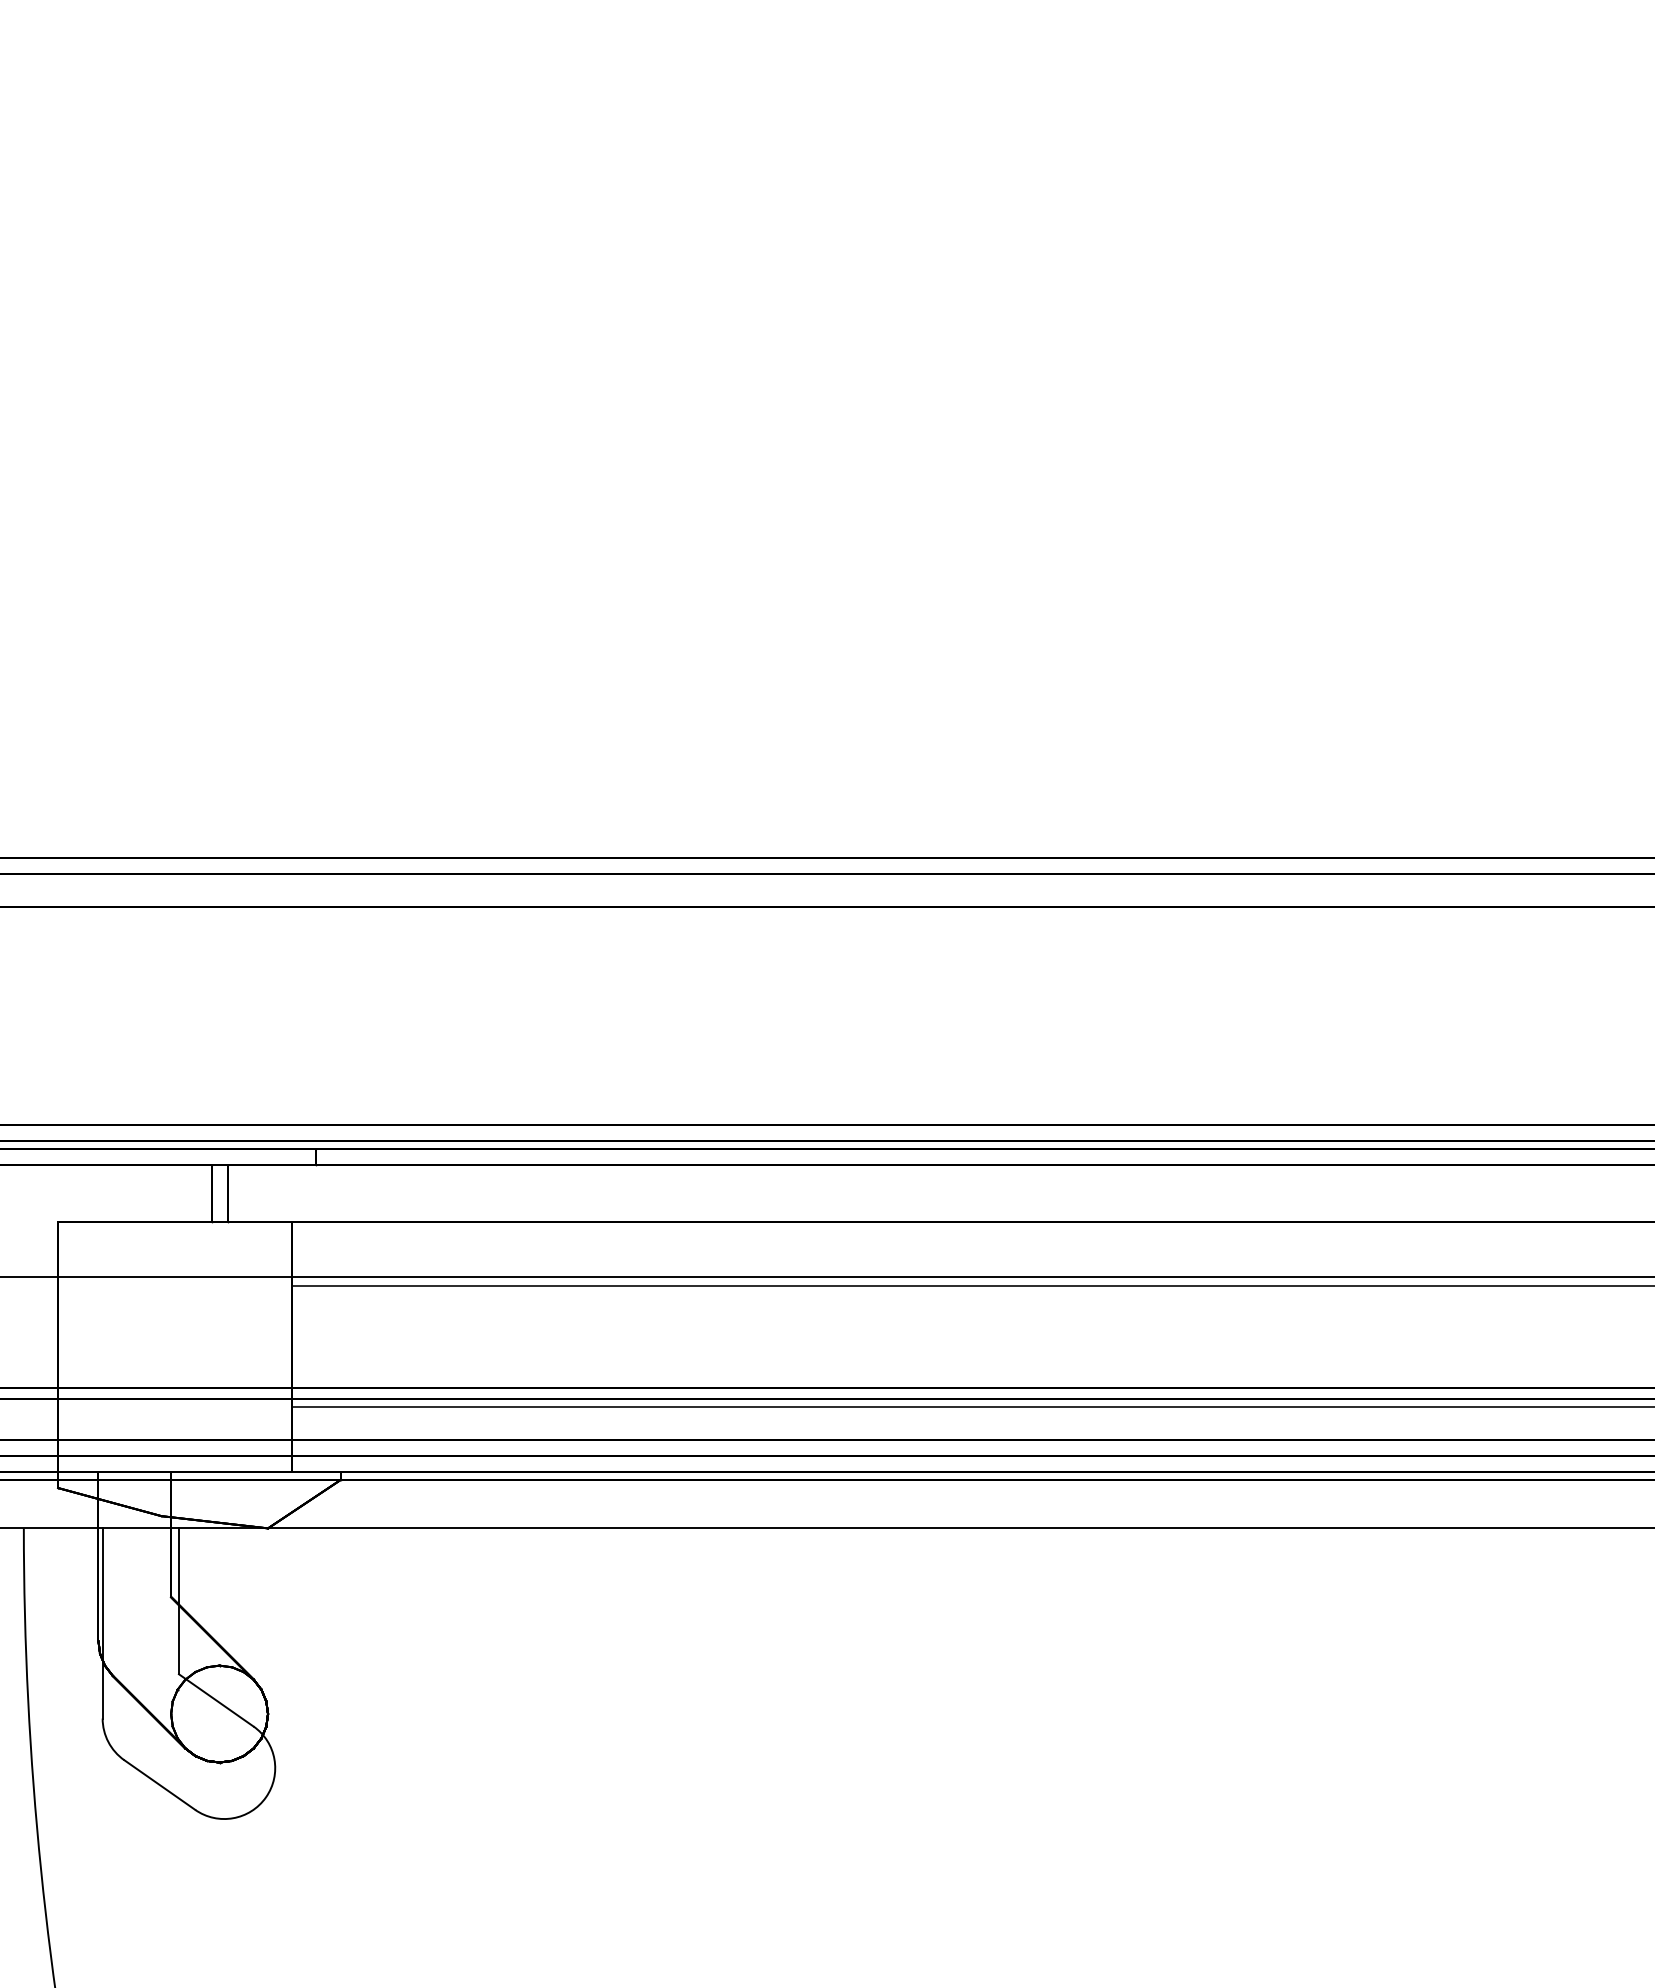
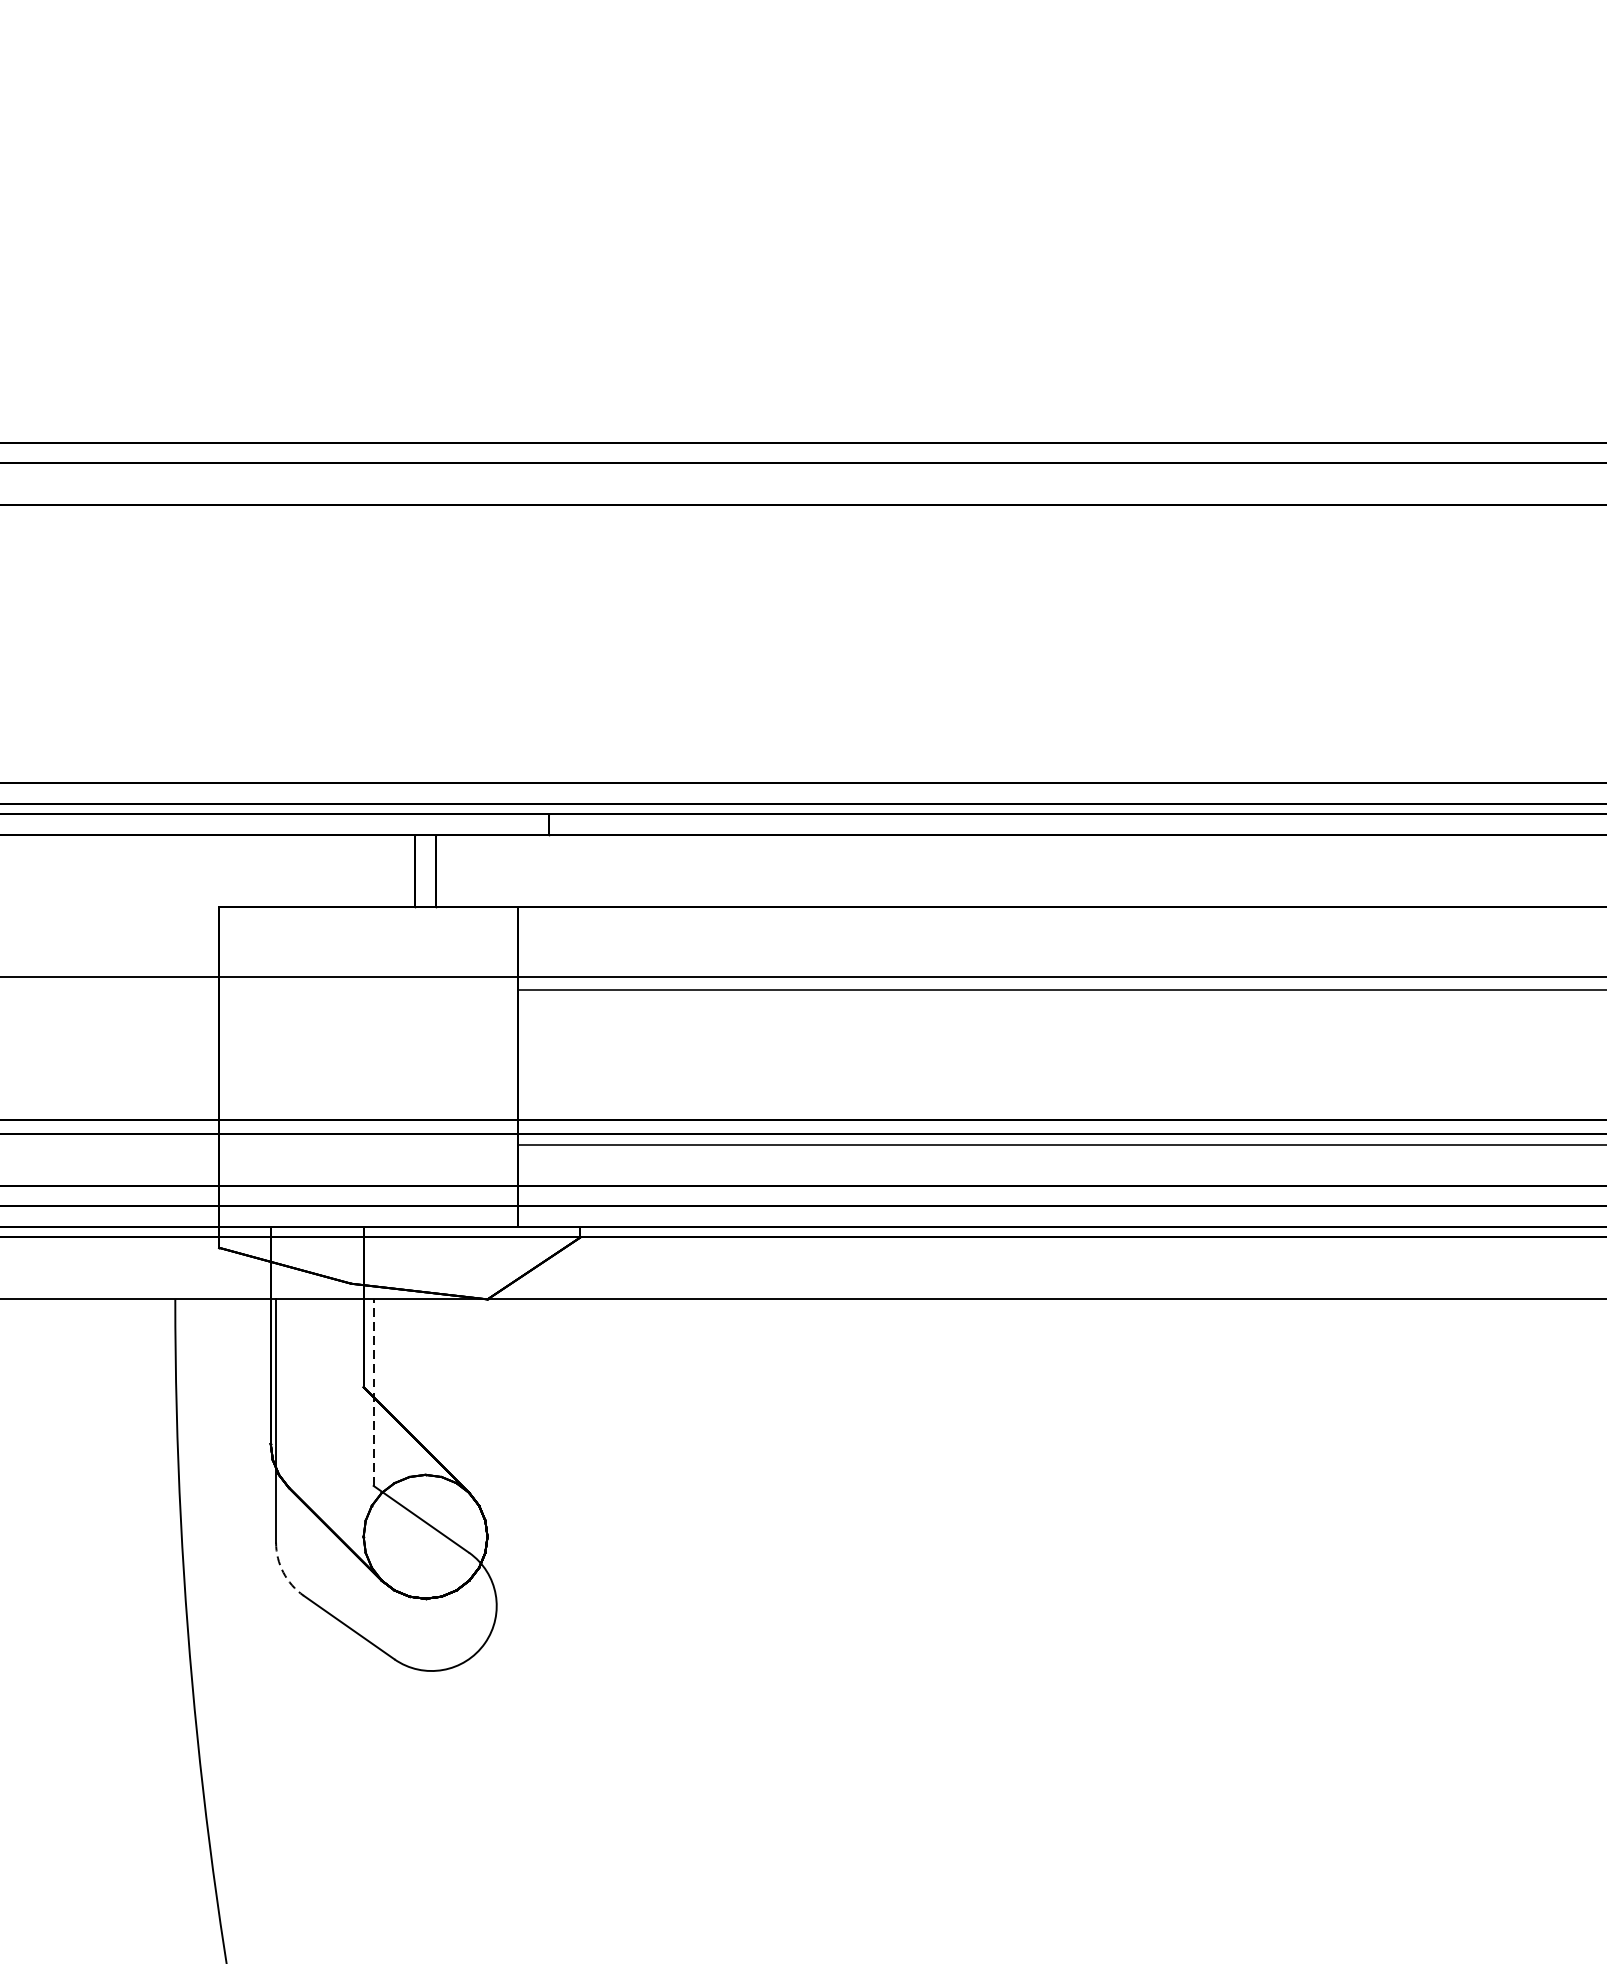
line: (178, 1601) -> (373, 1392), solid -> dashed
arc: (108, 1742) -> (283, 1573), solid -> dashed

